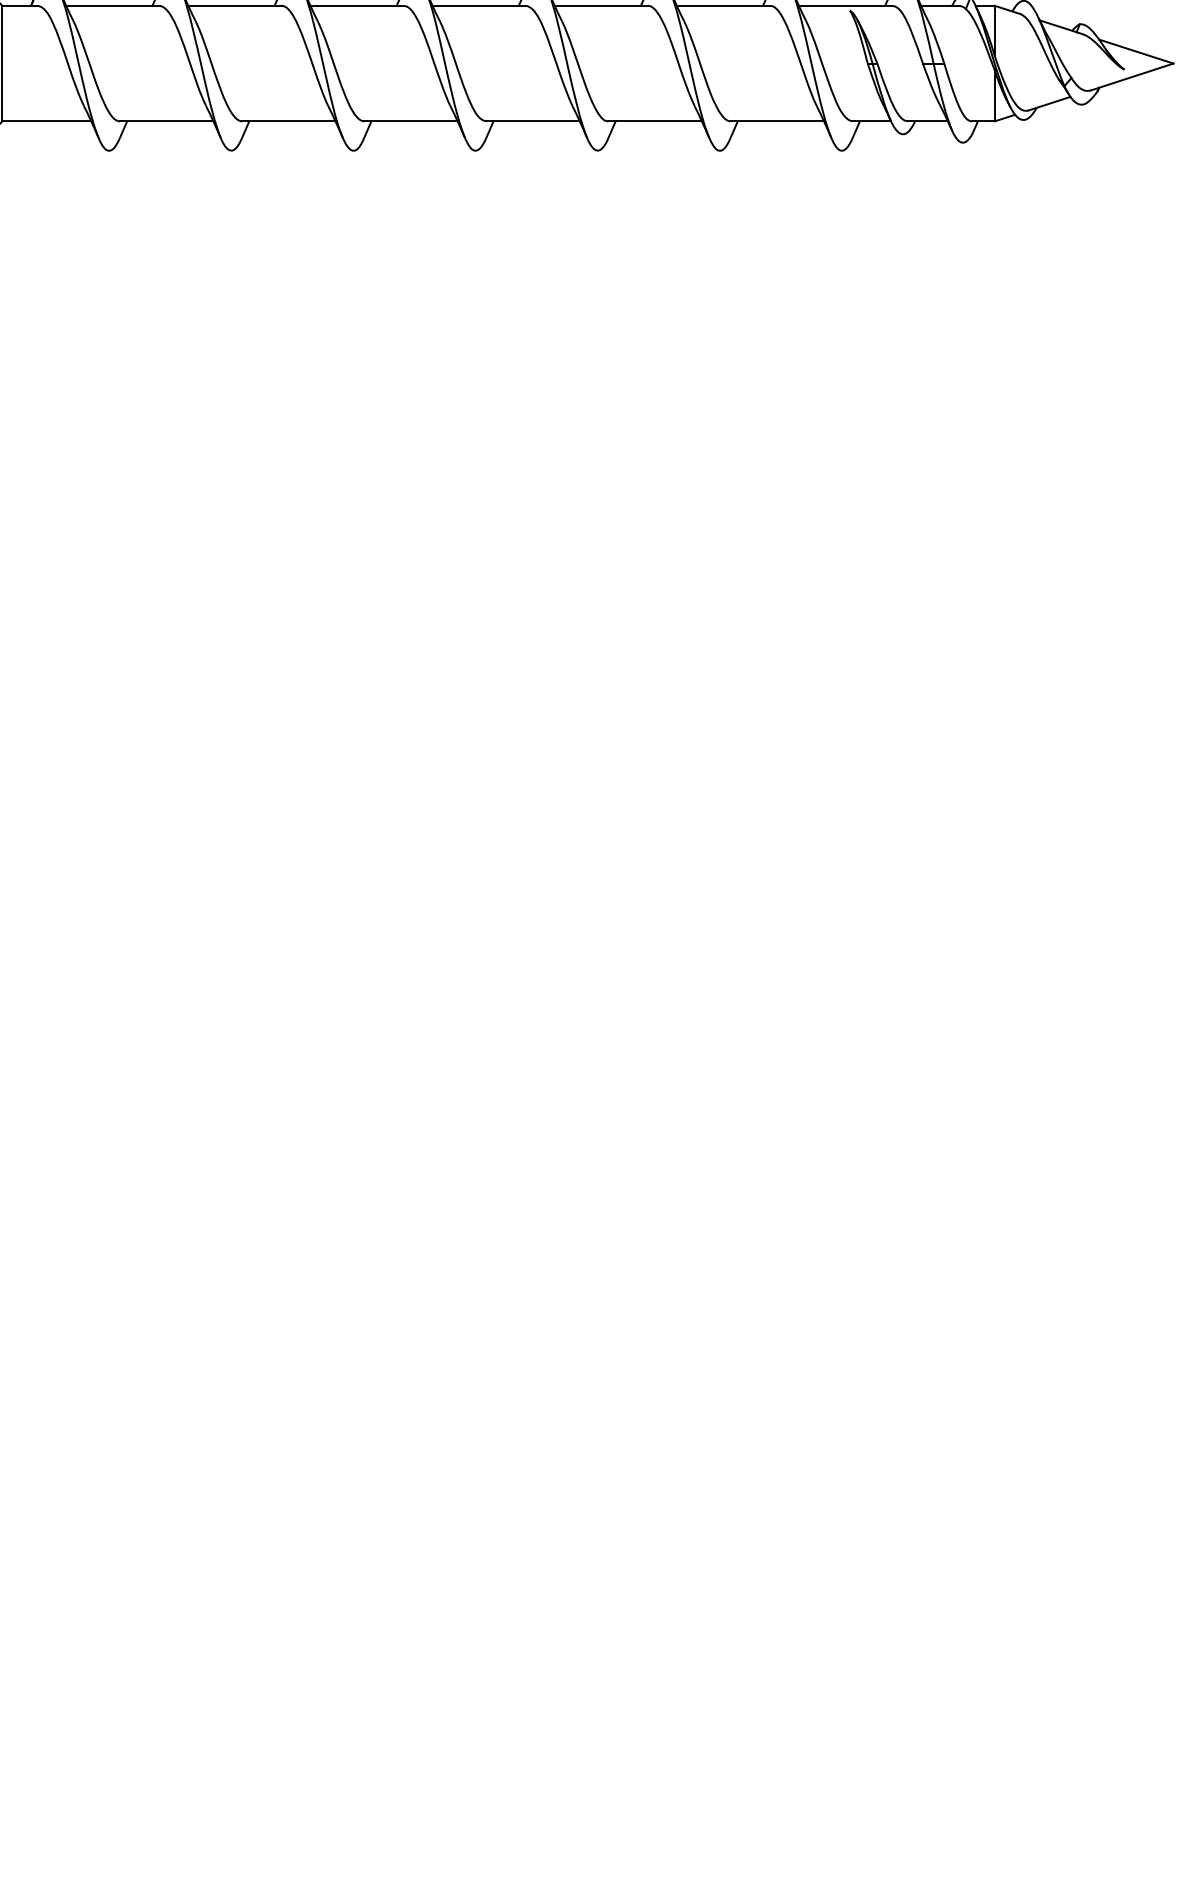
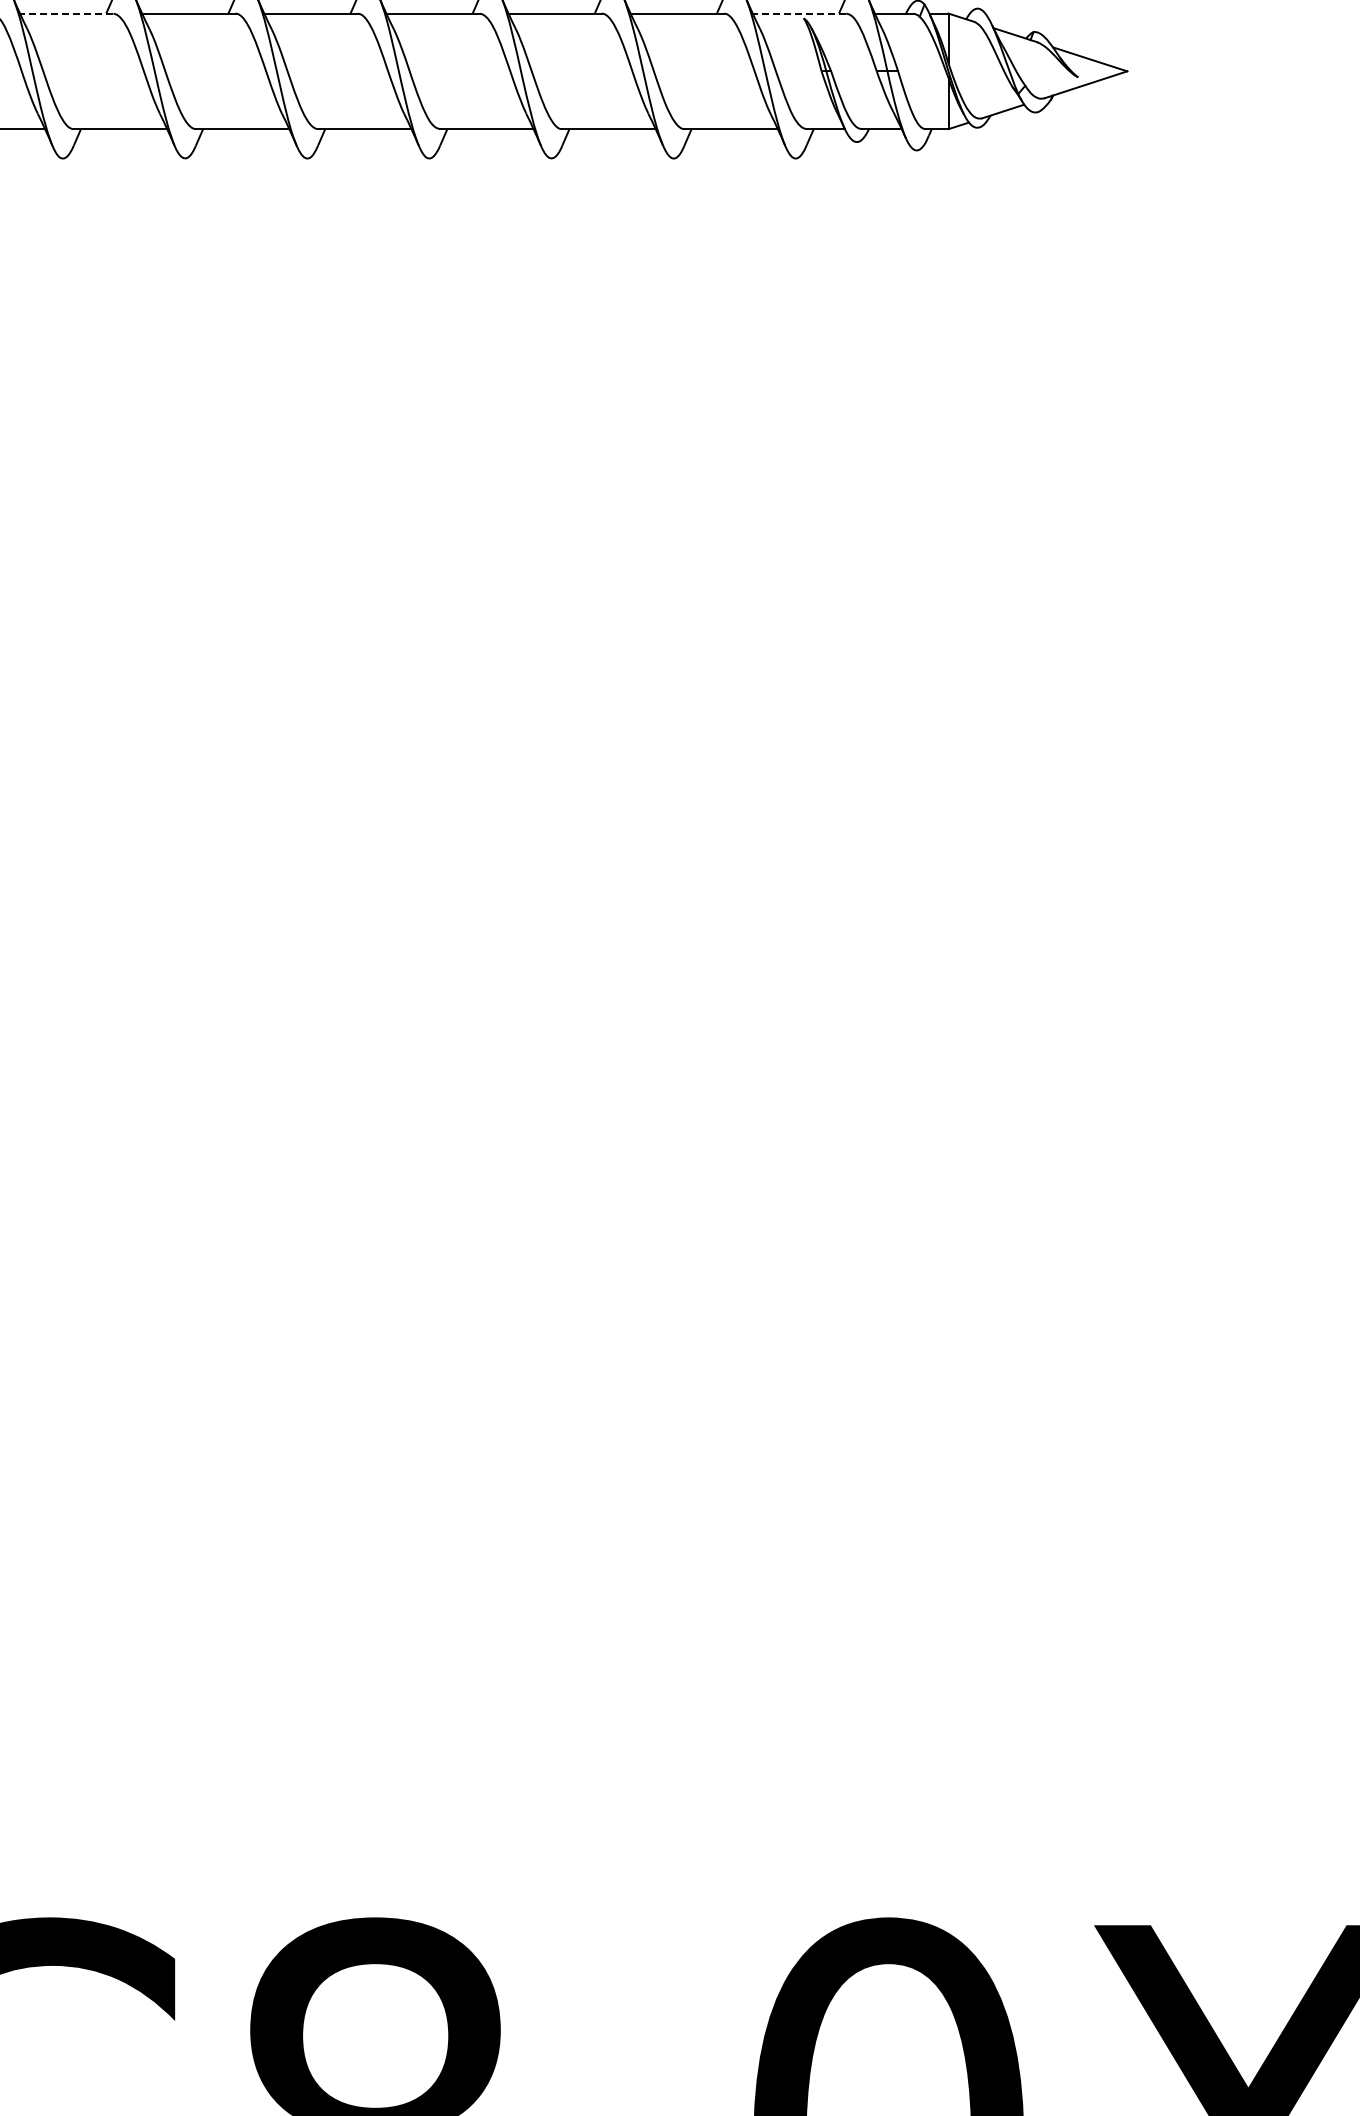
line: (112, 5) -> (66, 13), solid -> dashed
line: (845, 5) -> (799, 13), solid -> dashed

